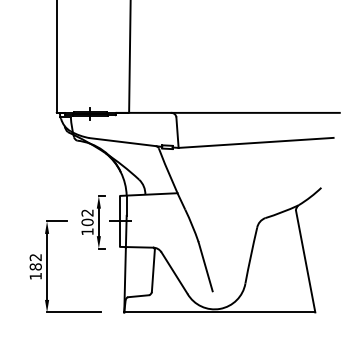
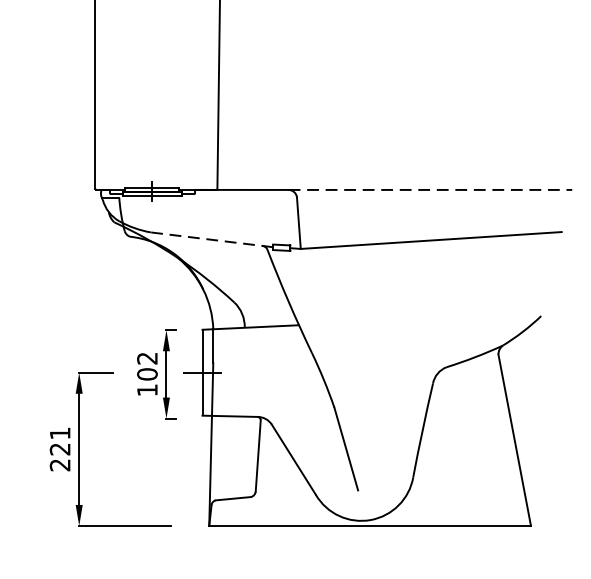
line: (256, 112) -> (431, 189), solid -> dashed
line: (125, 142) -> (211, 239), solid -> dashed
text: (35, 266) -> (59, 448), 182 -> 221

